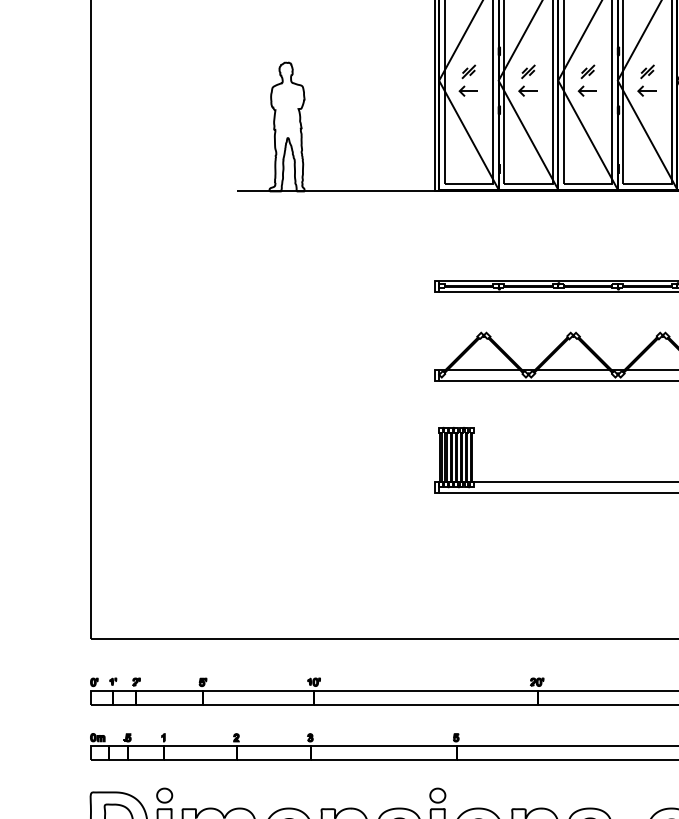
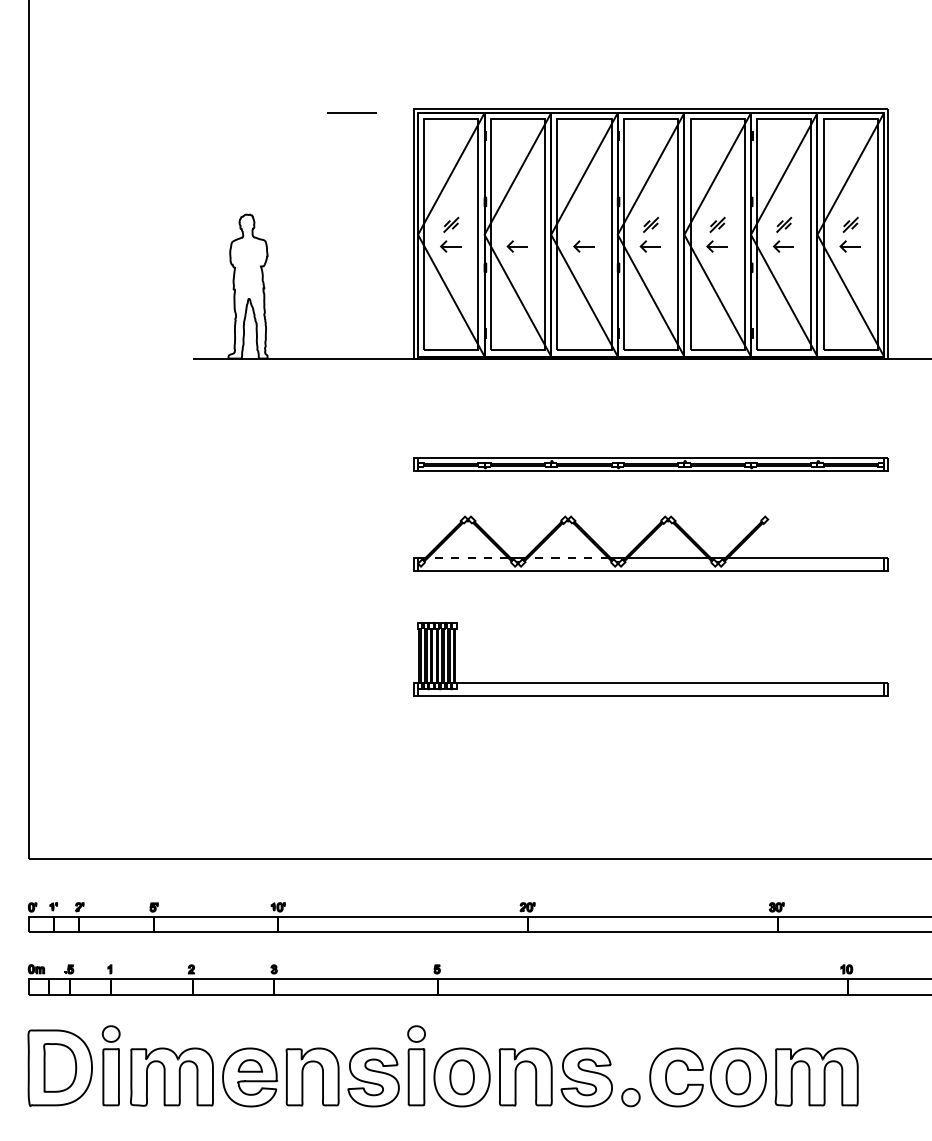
part: (528, 71) -> (517, 224), removed
part: (588, 71) -> (584, 224), removed
line: (484, 370) -> (468, 558), solid -> dashed
line: (573, 370) -> (568, 558), solid -> dashed

